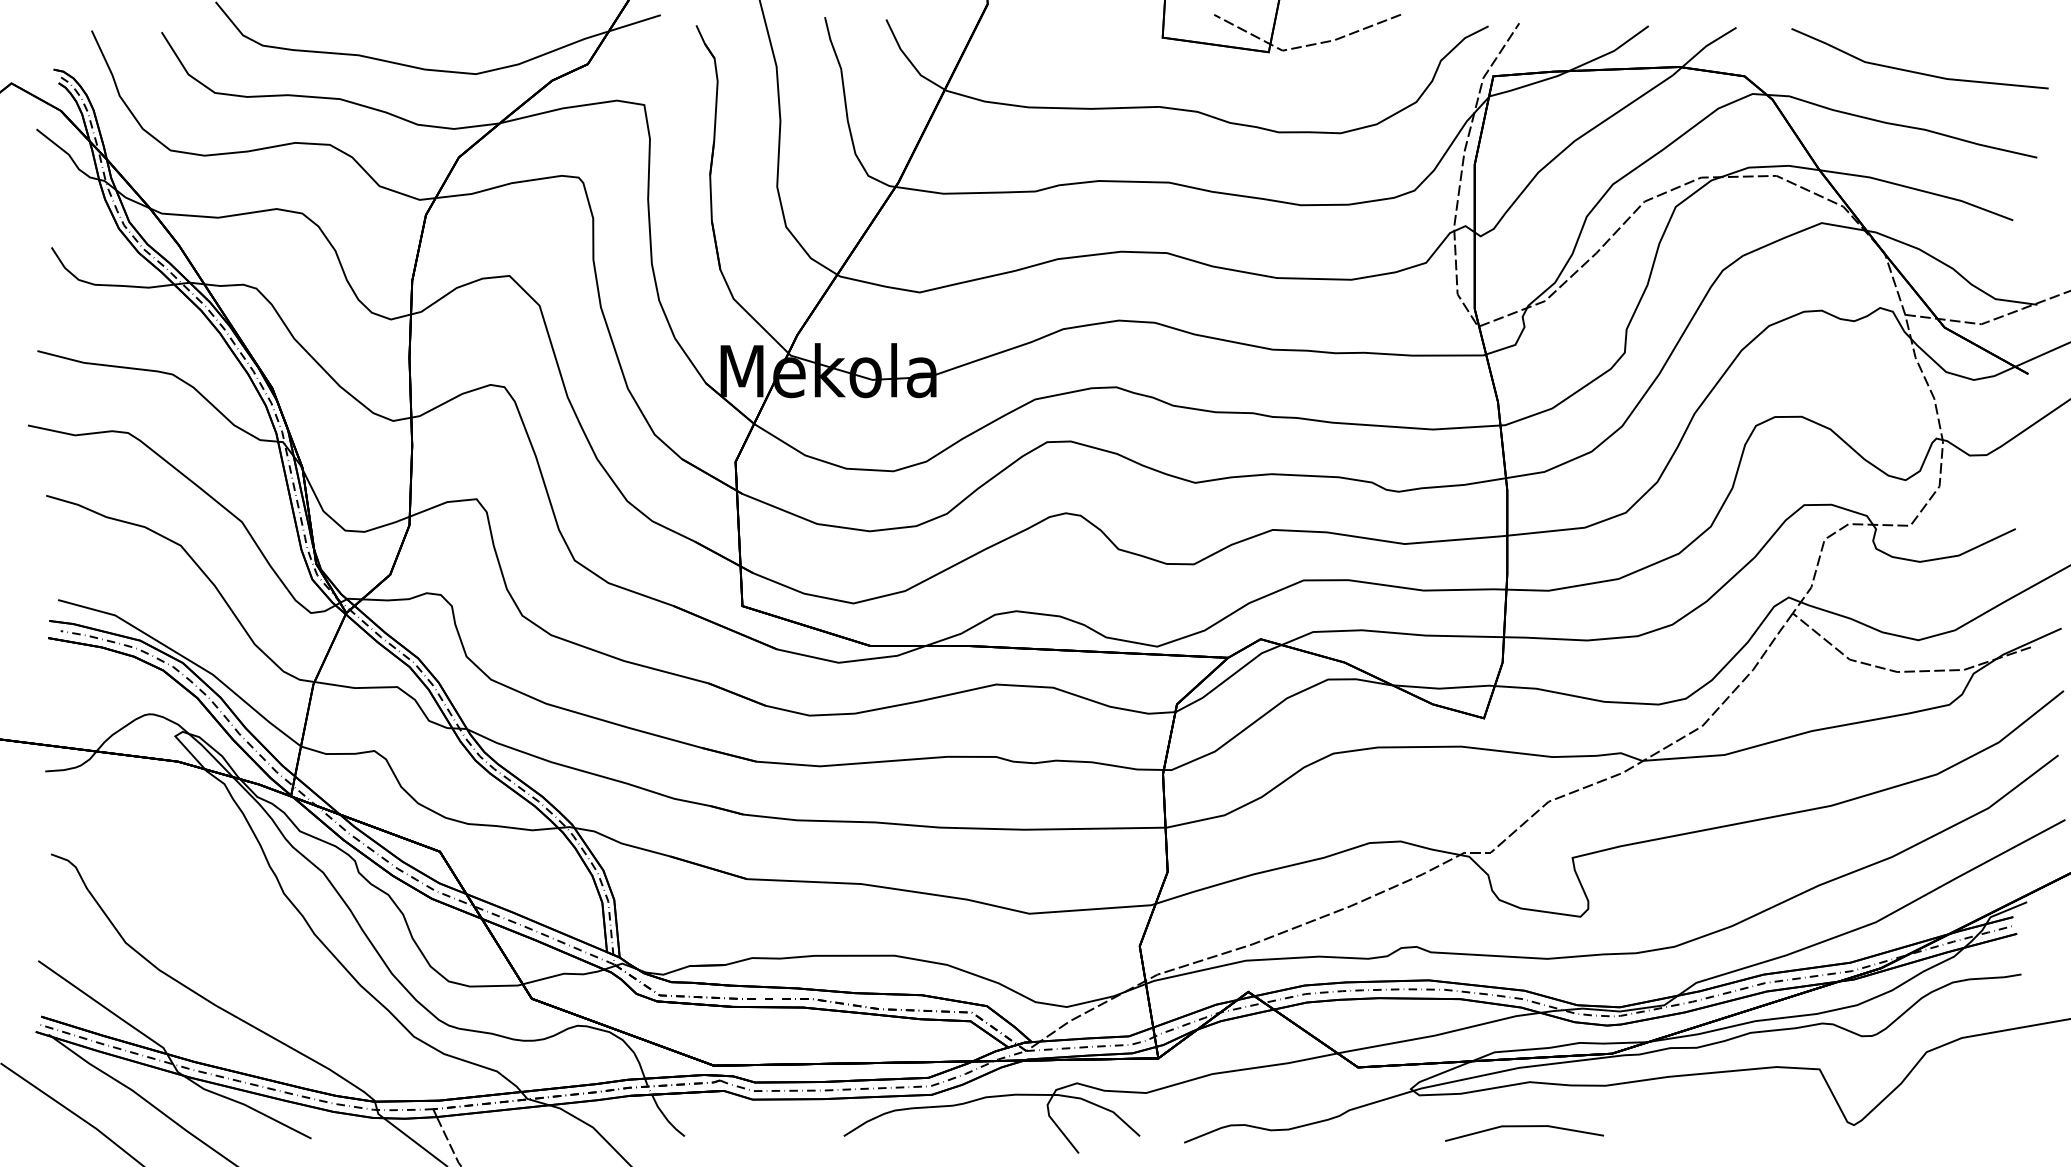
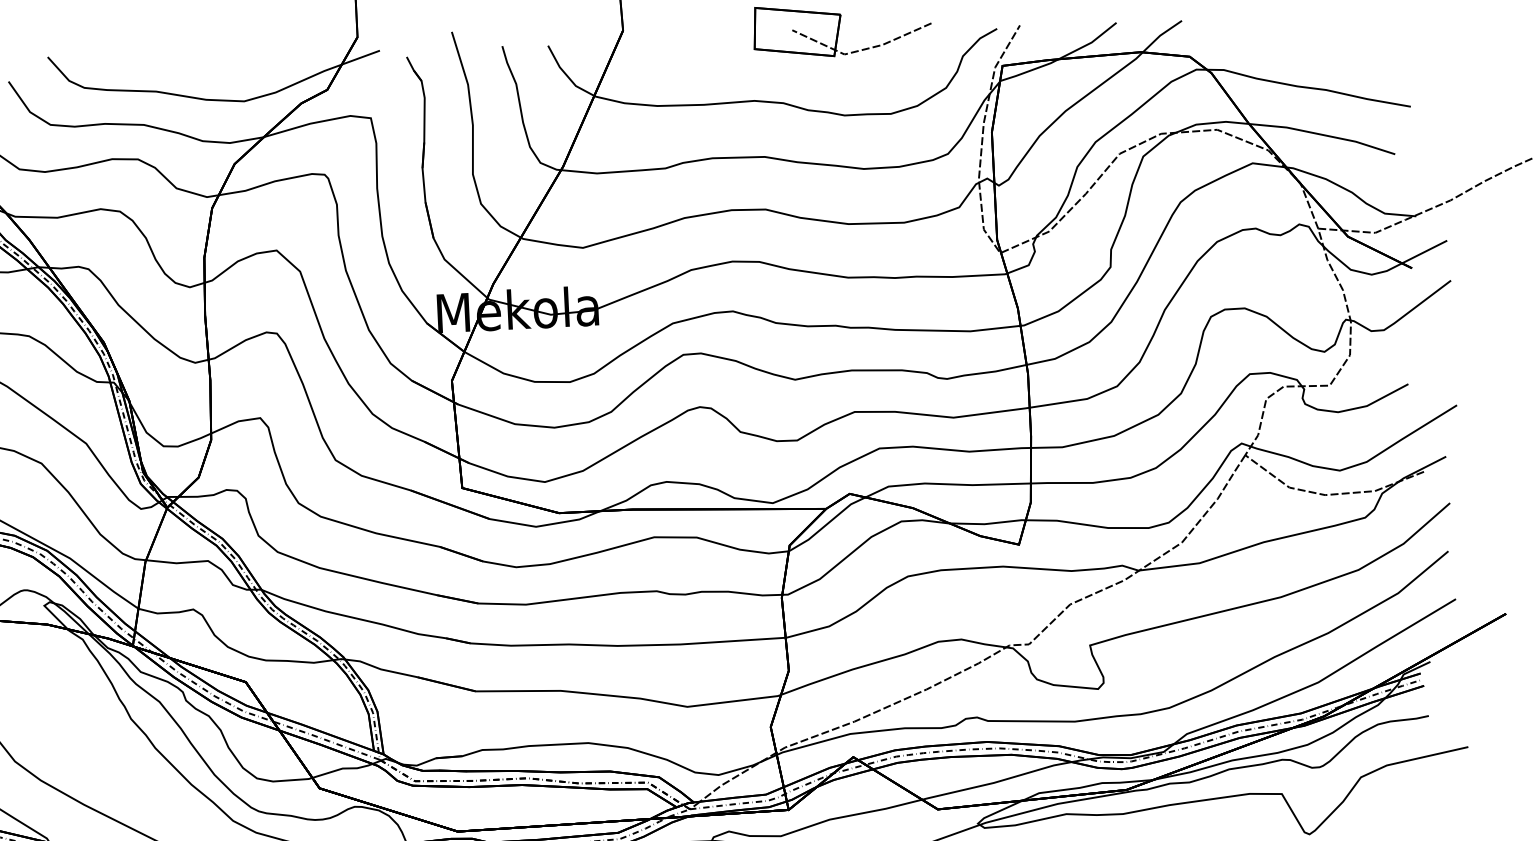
line: (1916, 71) -> (1317, 46), removed

